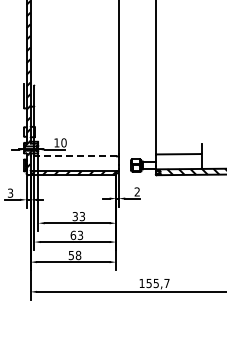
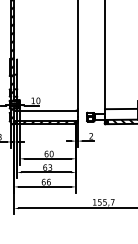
line: (74, 156) -> (45, 110), dashed -> solid
text: (78, 216) -> (48, 154), 33 -> 60
text: (74, 255) -> (45, 182), 58 -> 66

